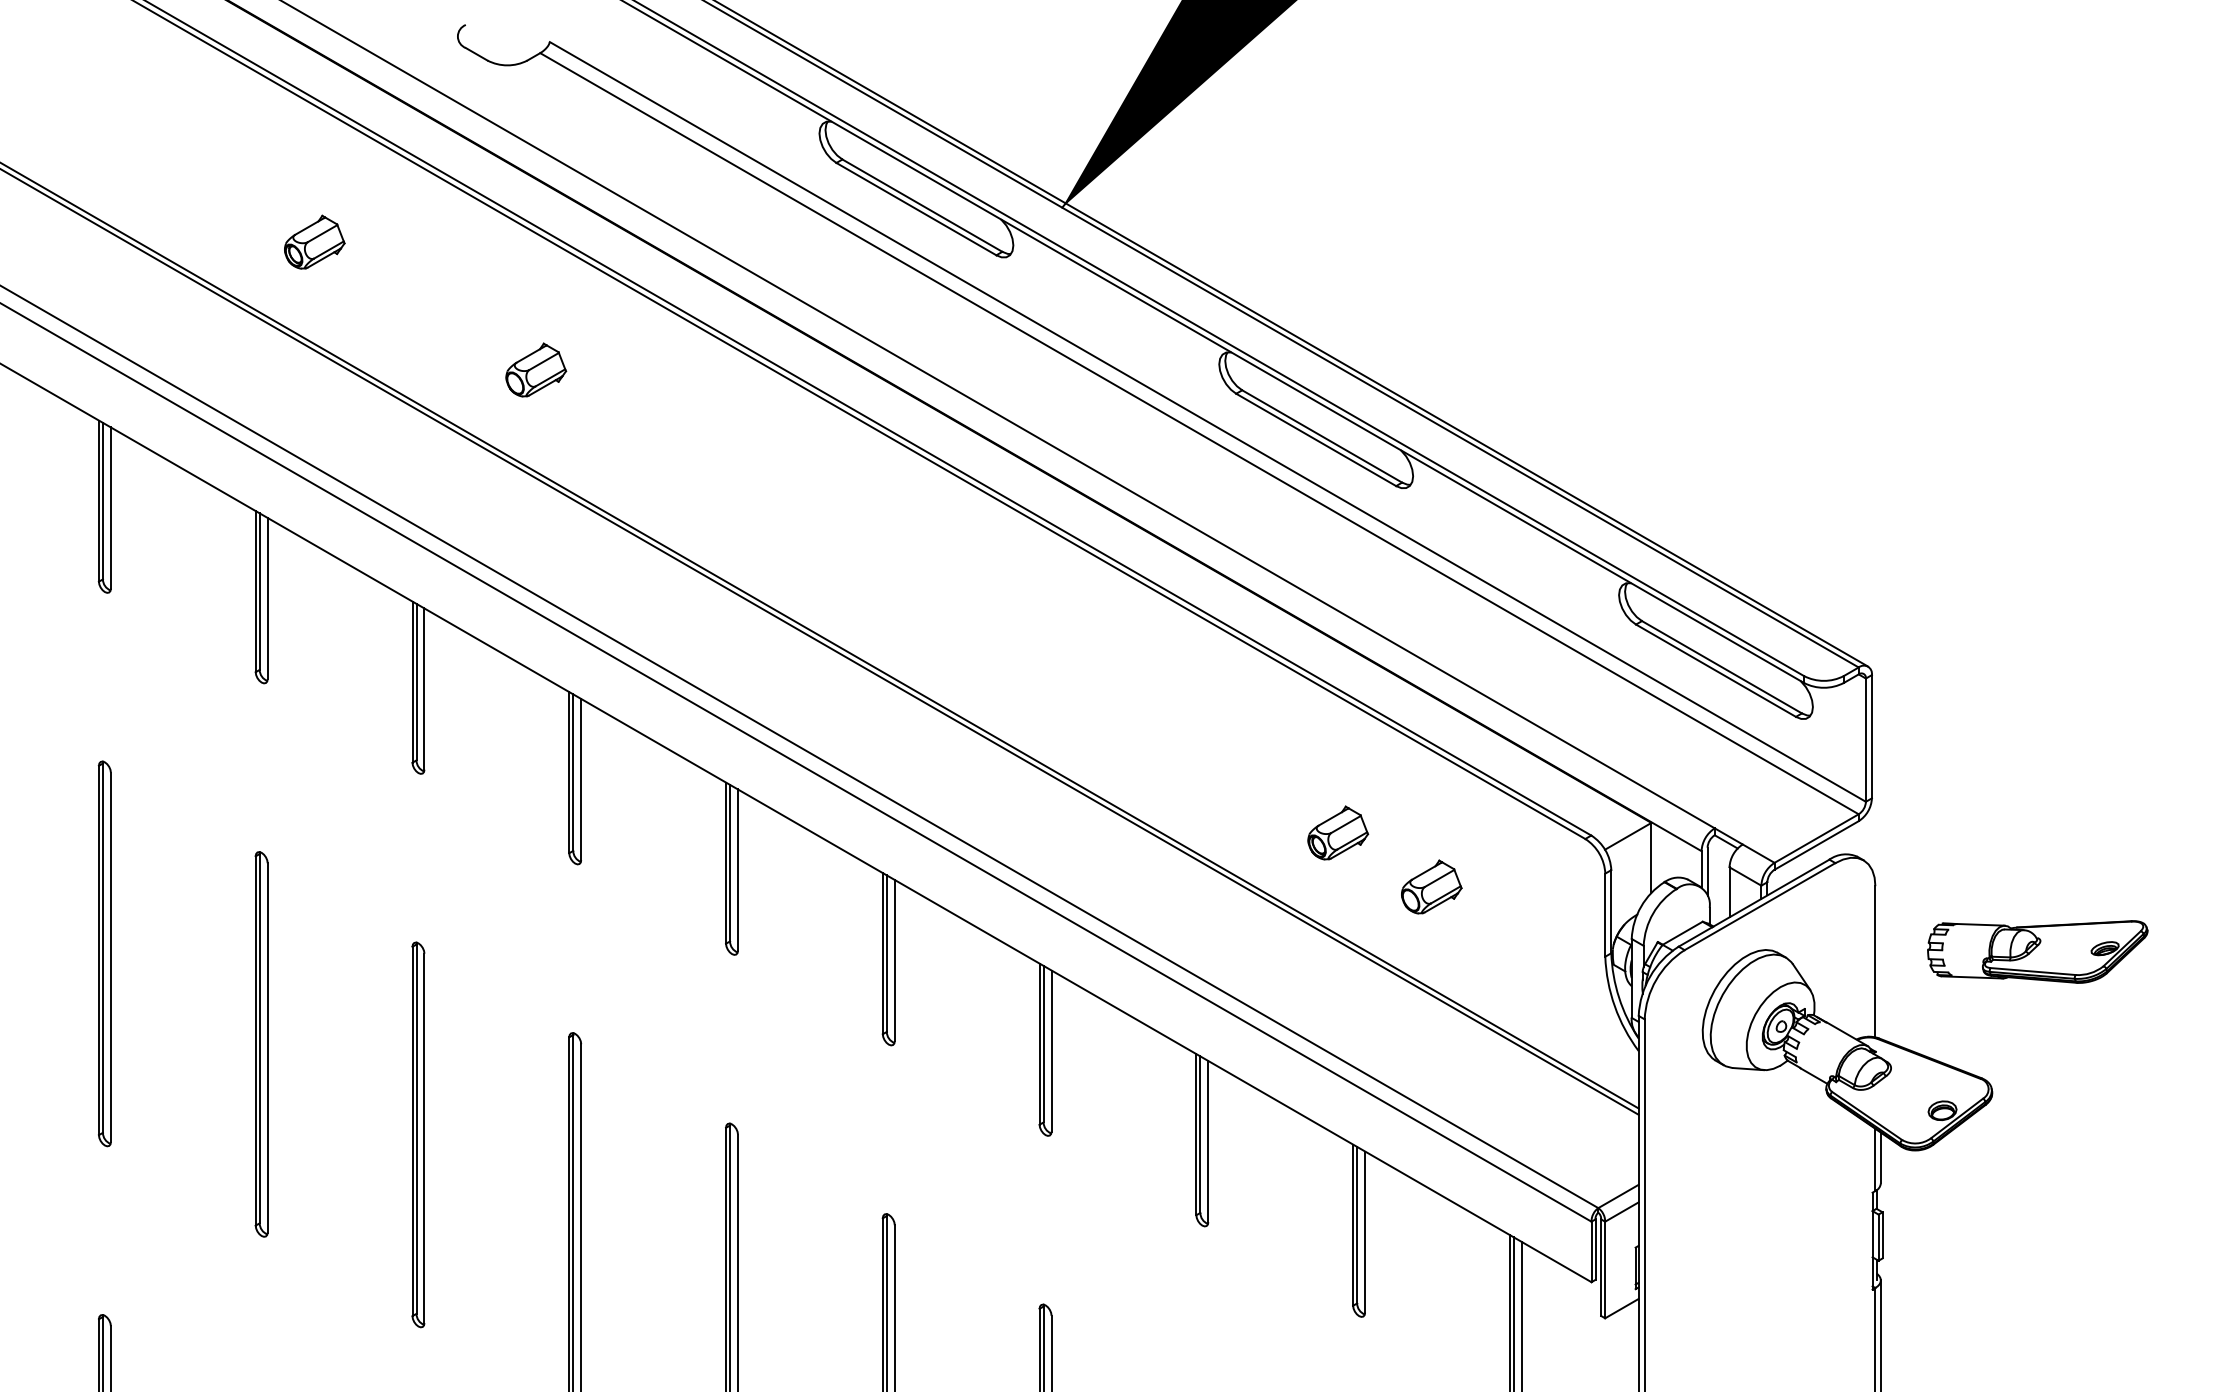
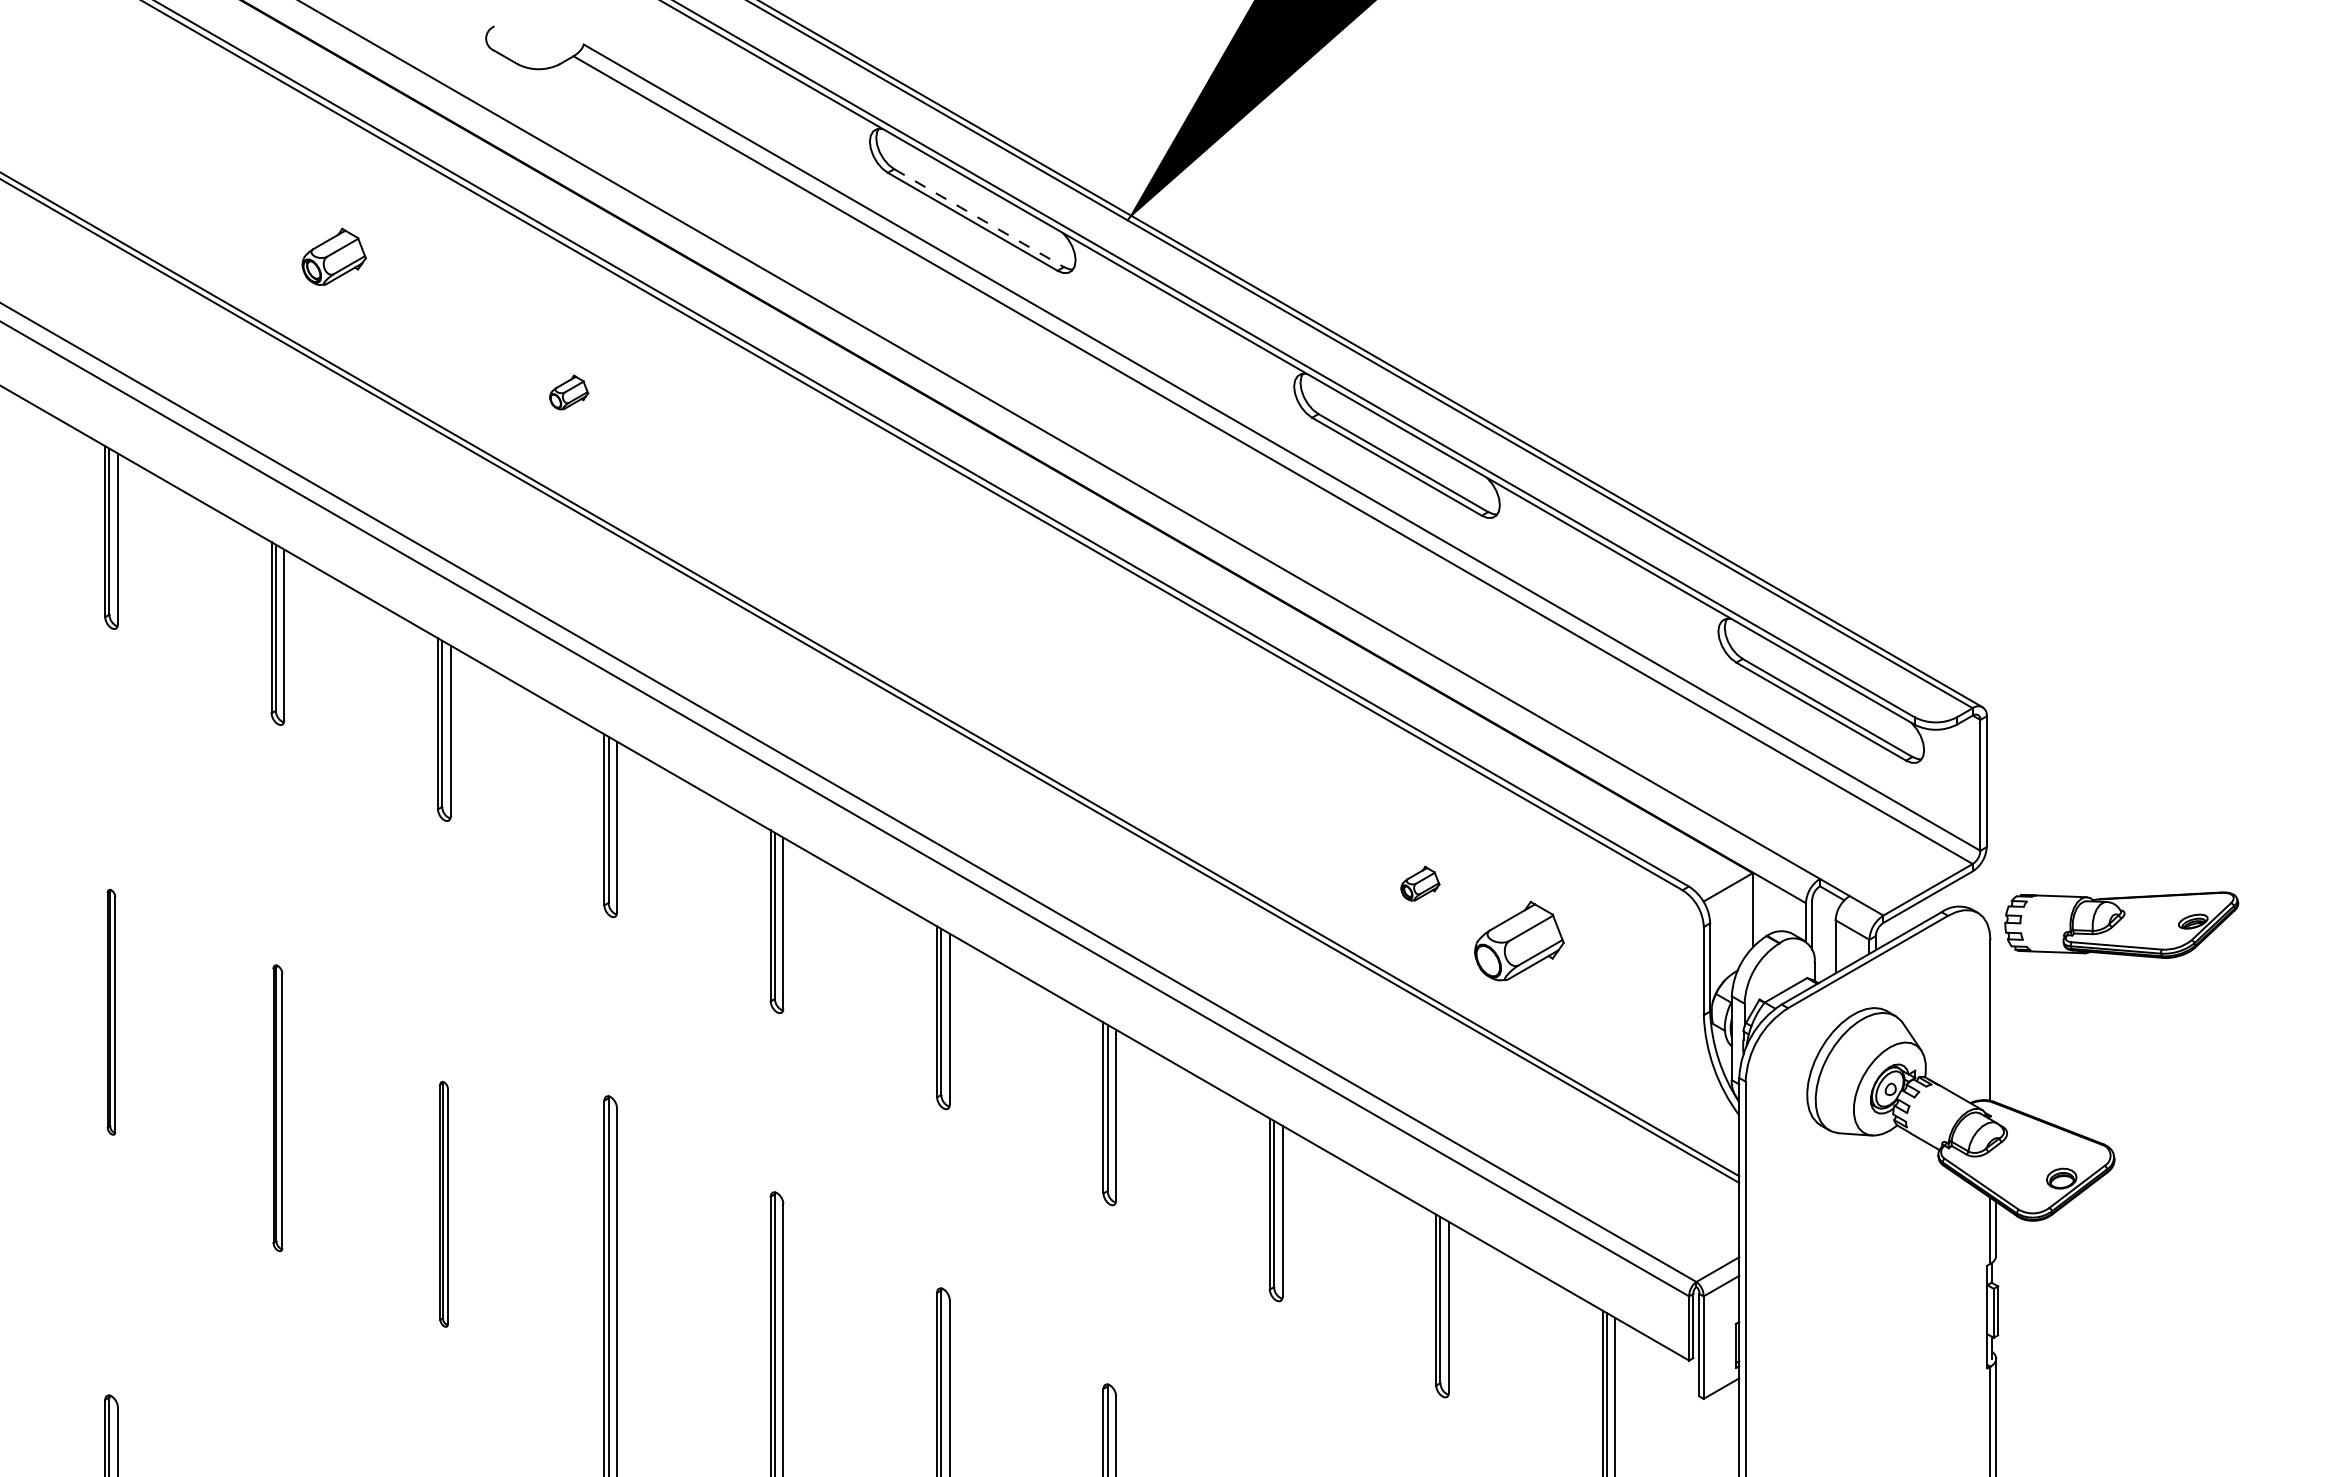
line: (922, 206) -> (979, 218), solid -> dashed
part: (535, 369) -> (568, 392), size x0.6
part: (1338, 832) -> (1420, 883), size x0.6
part: (1431, 887) -> (1519, 941), size x1.4
part: (2037, 951) -> (2121, 924), moved
part: (104, 954) -> (111, 1012), size x0.6
part: (261, 1044) -> (277, 1108), size x0.7
part: (417, 1135) -> (443, 1204), size x0.6

